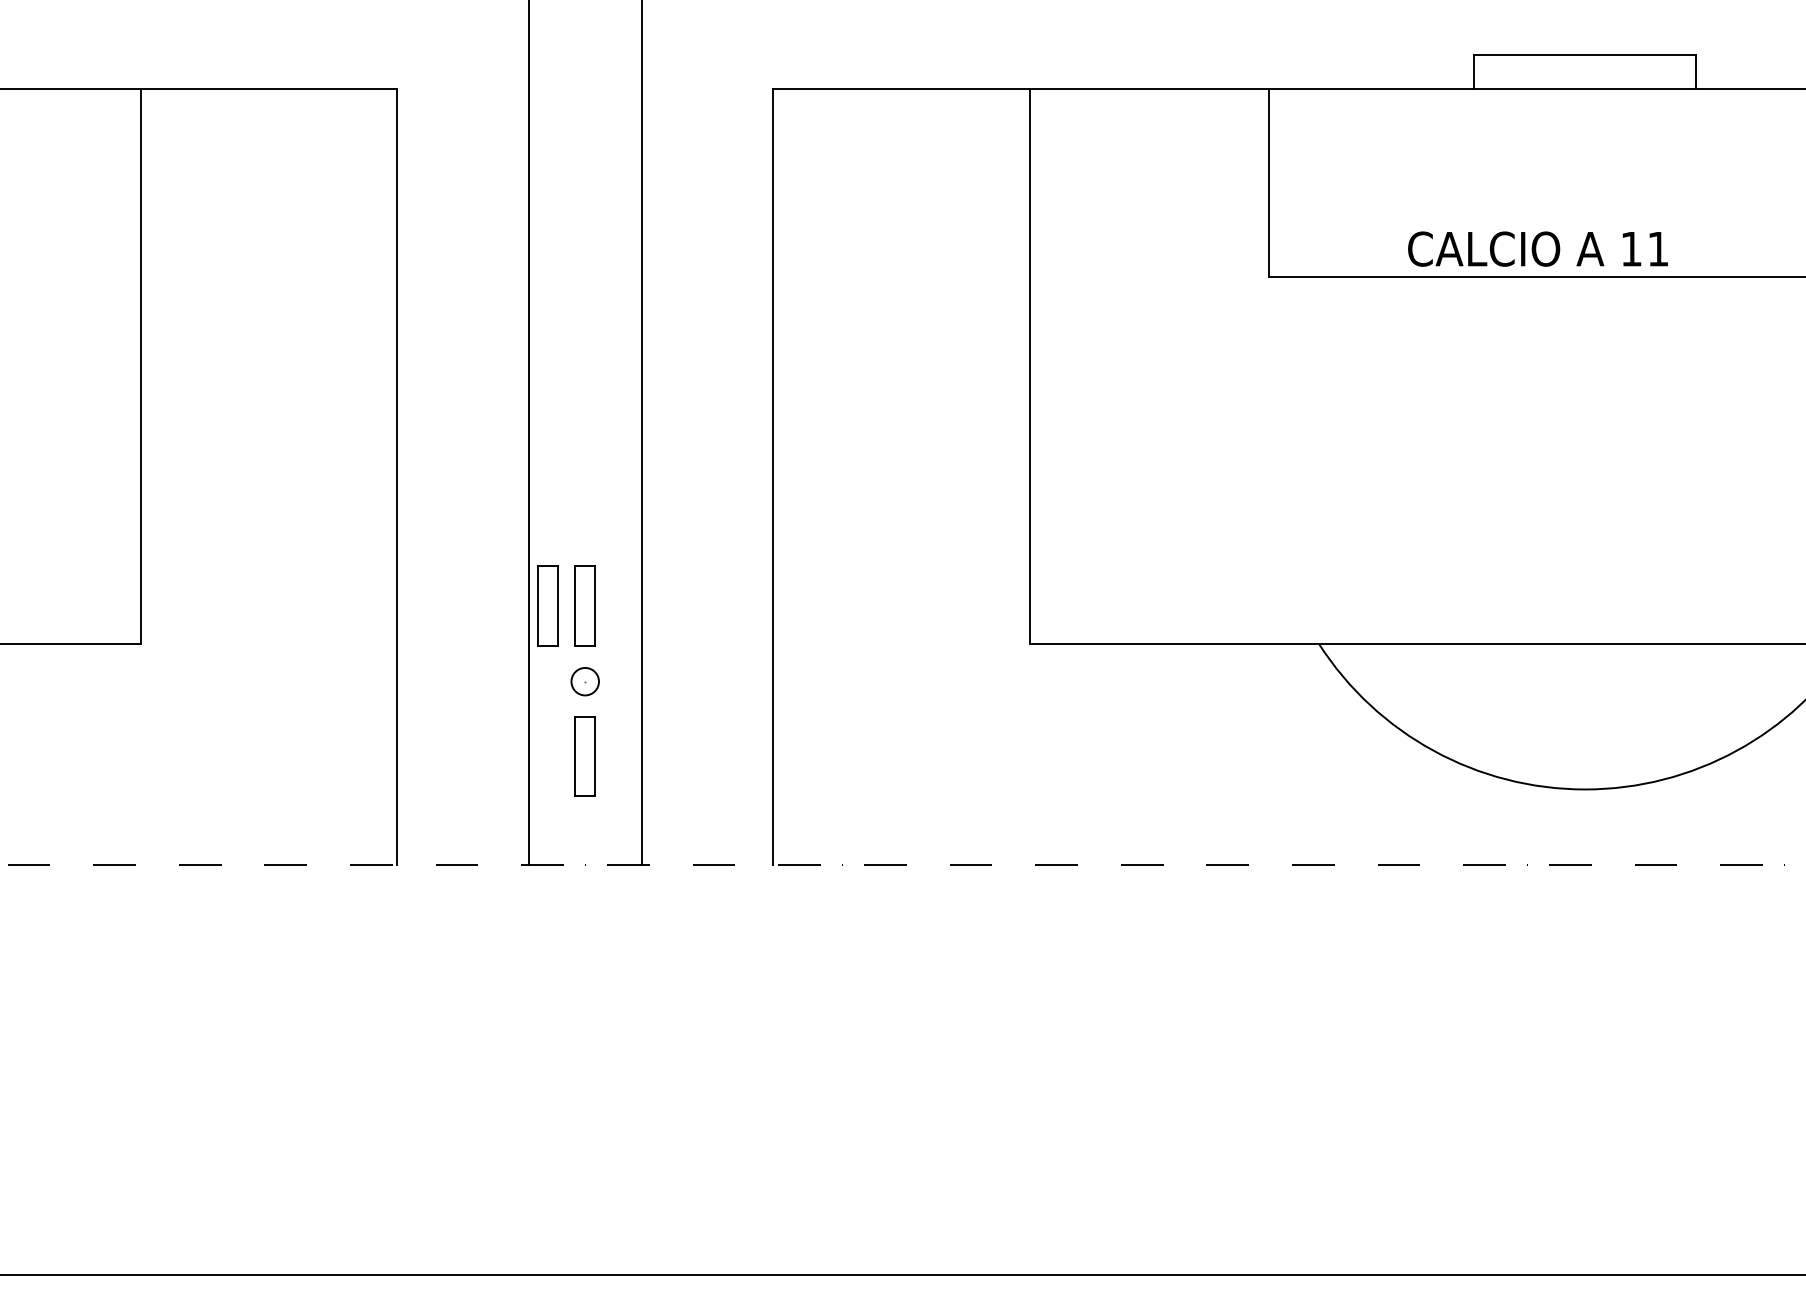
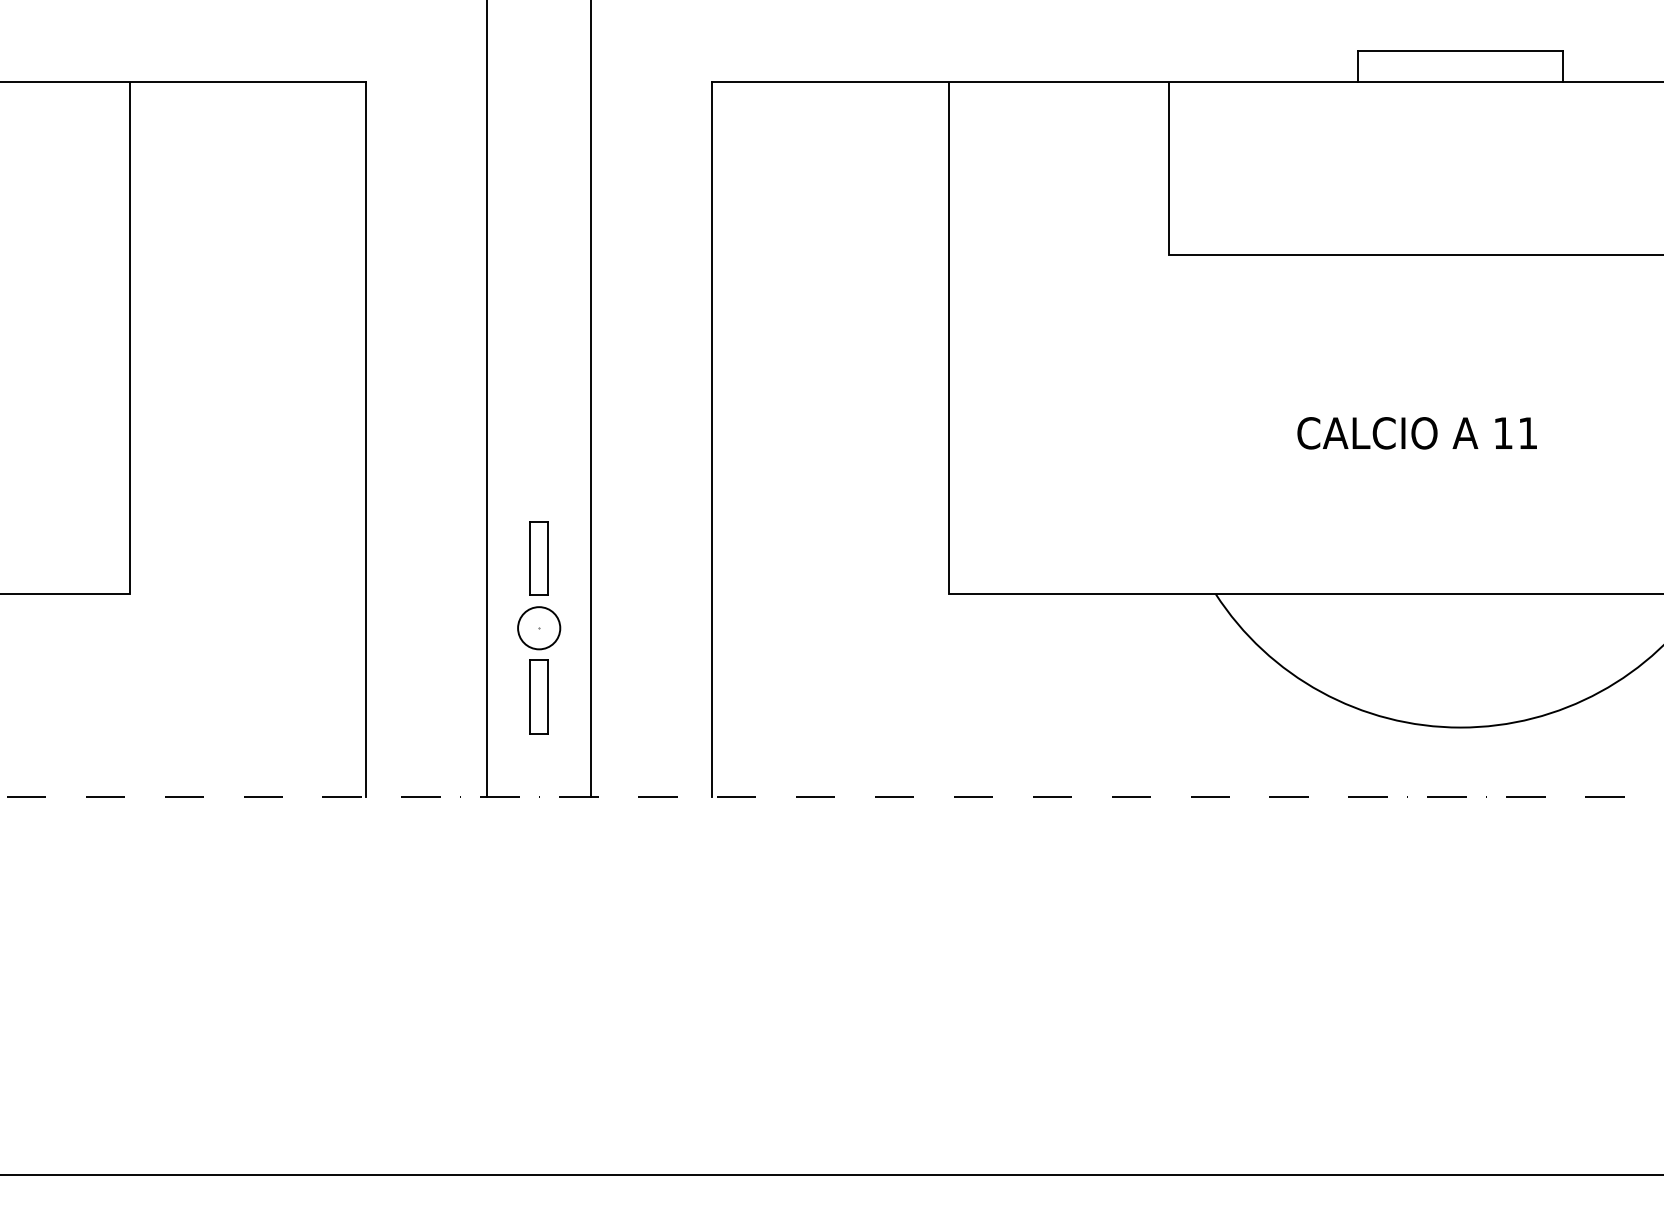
text: (1537, 248) -> (1416, 432), moved
part: (547, 605) -> (504, 558), removed
circle: (585, 681) -> (539, 628), size x1.67

